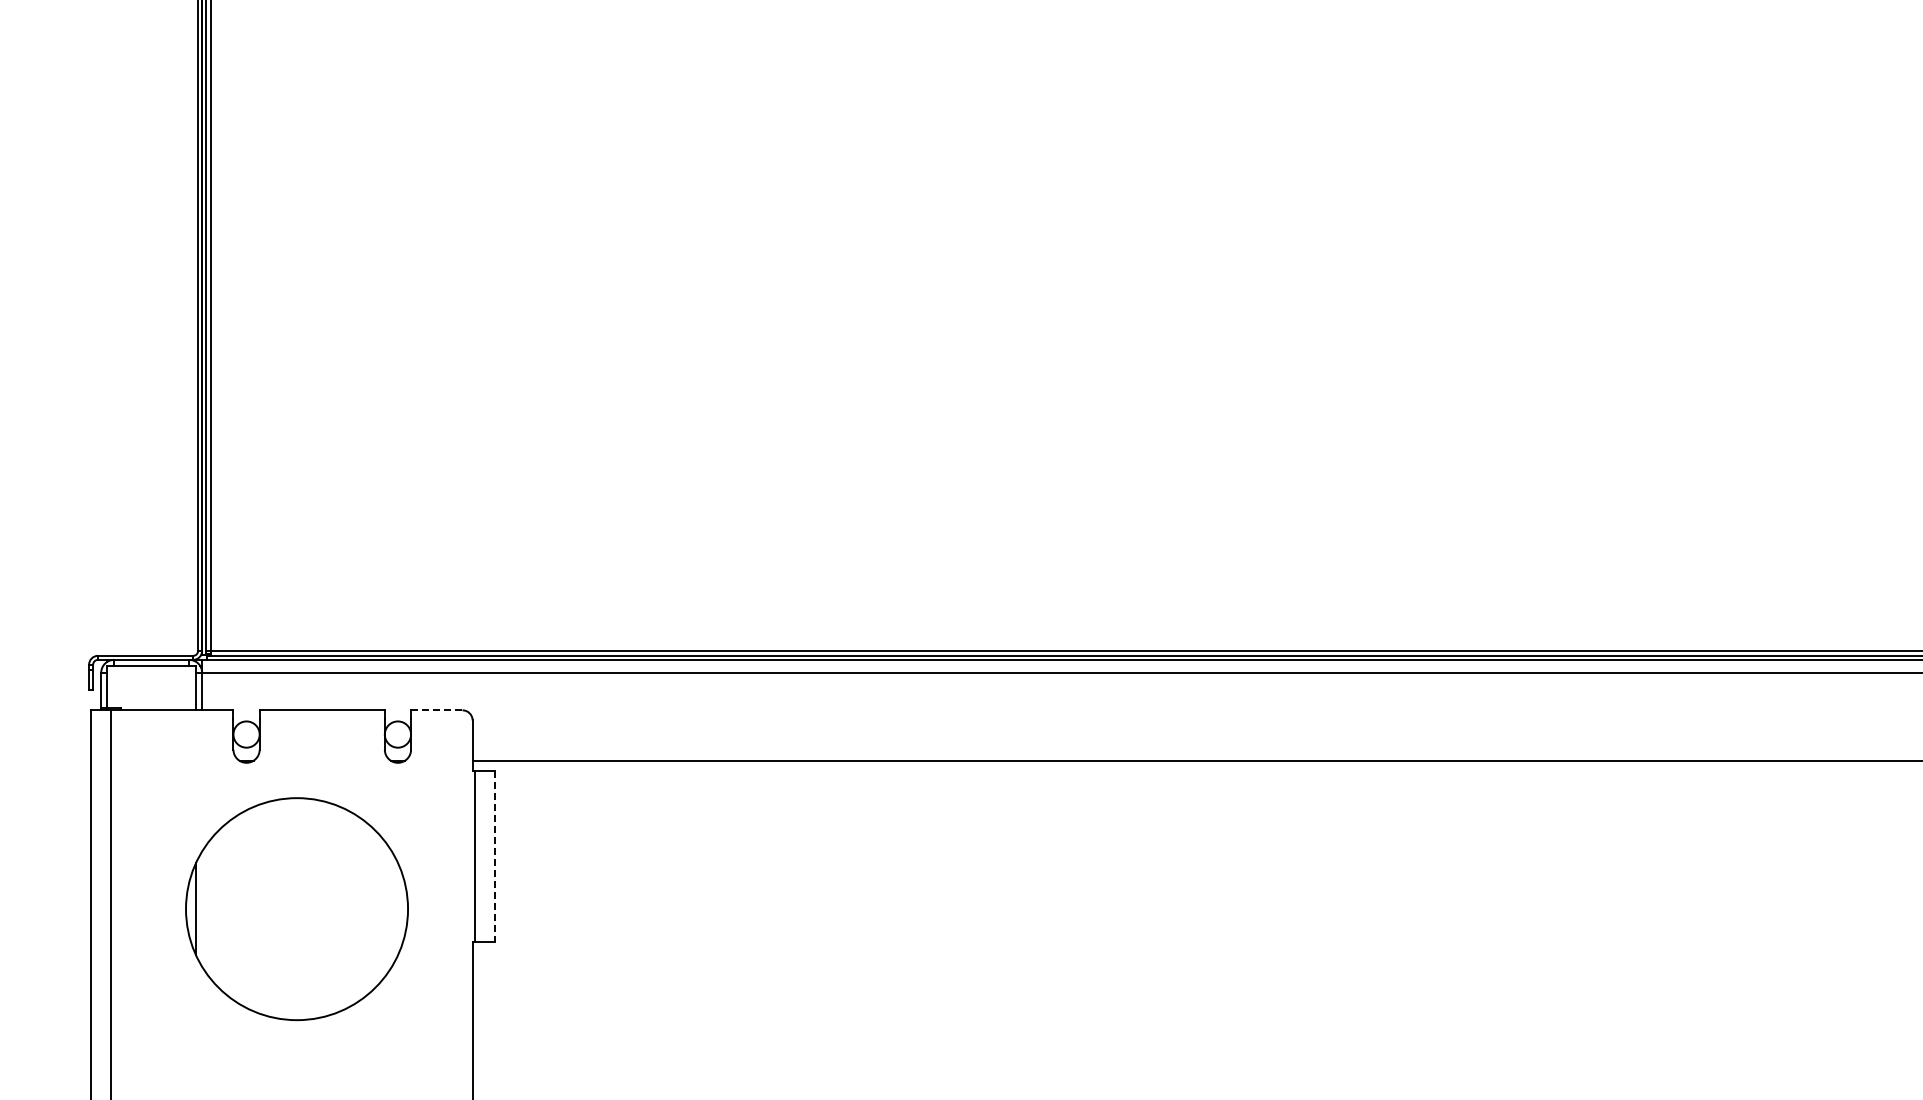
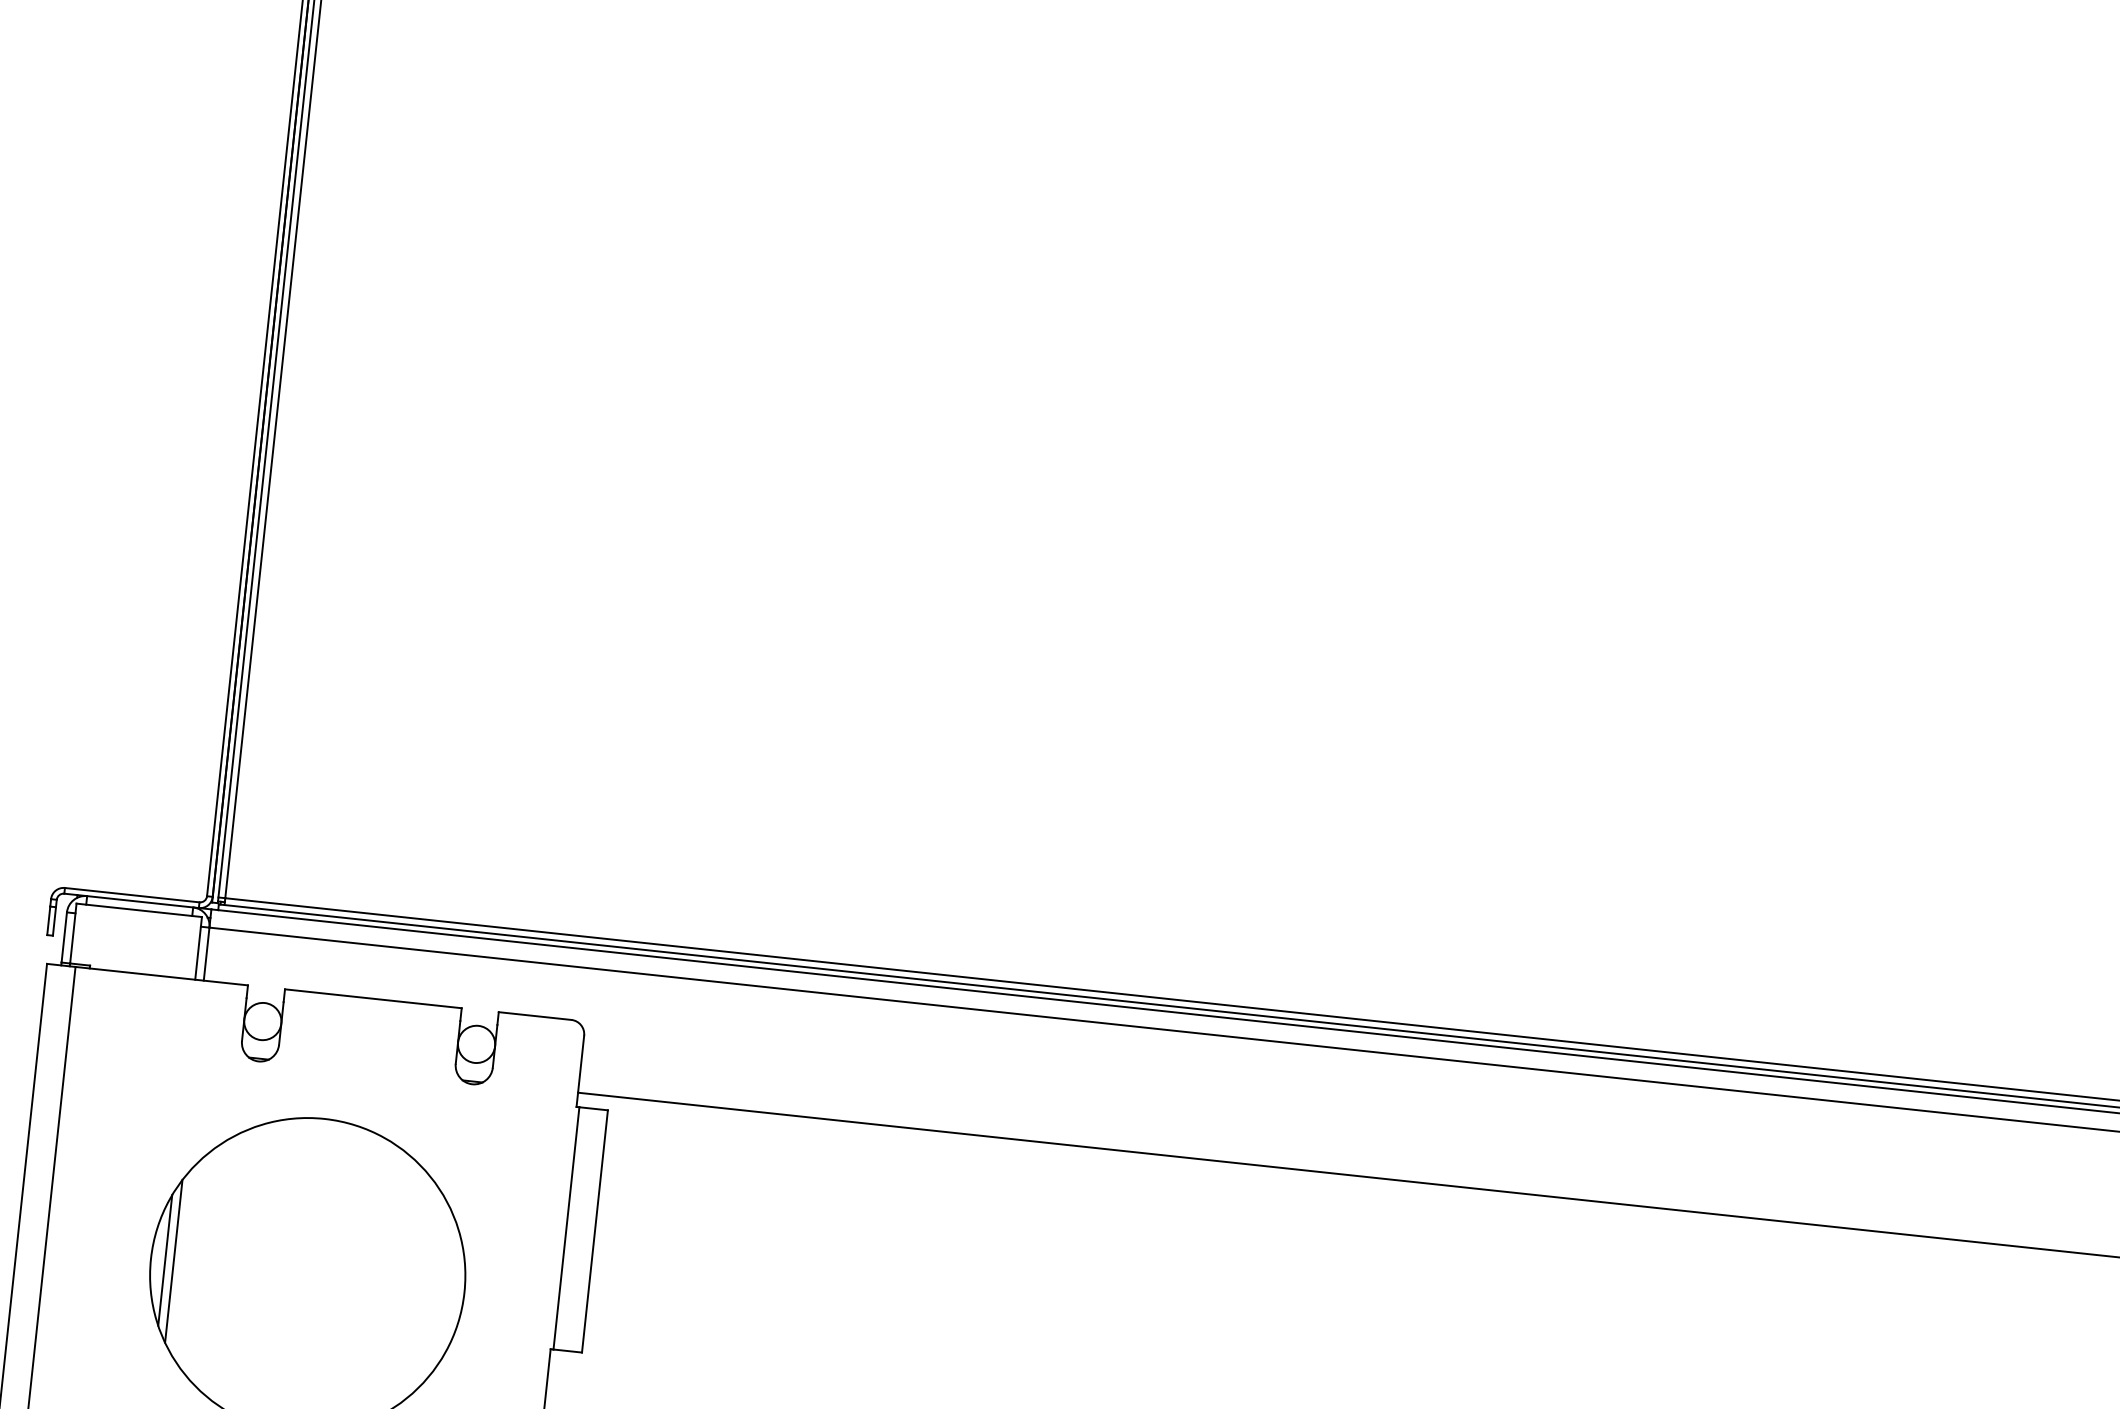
line: (436, 710) -> (534, 1016), dashed -> solid
line: (494, 856) -> (594, 1231), dashed -> solid
line: (202, 908) -> (174, 1260), added

